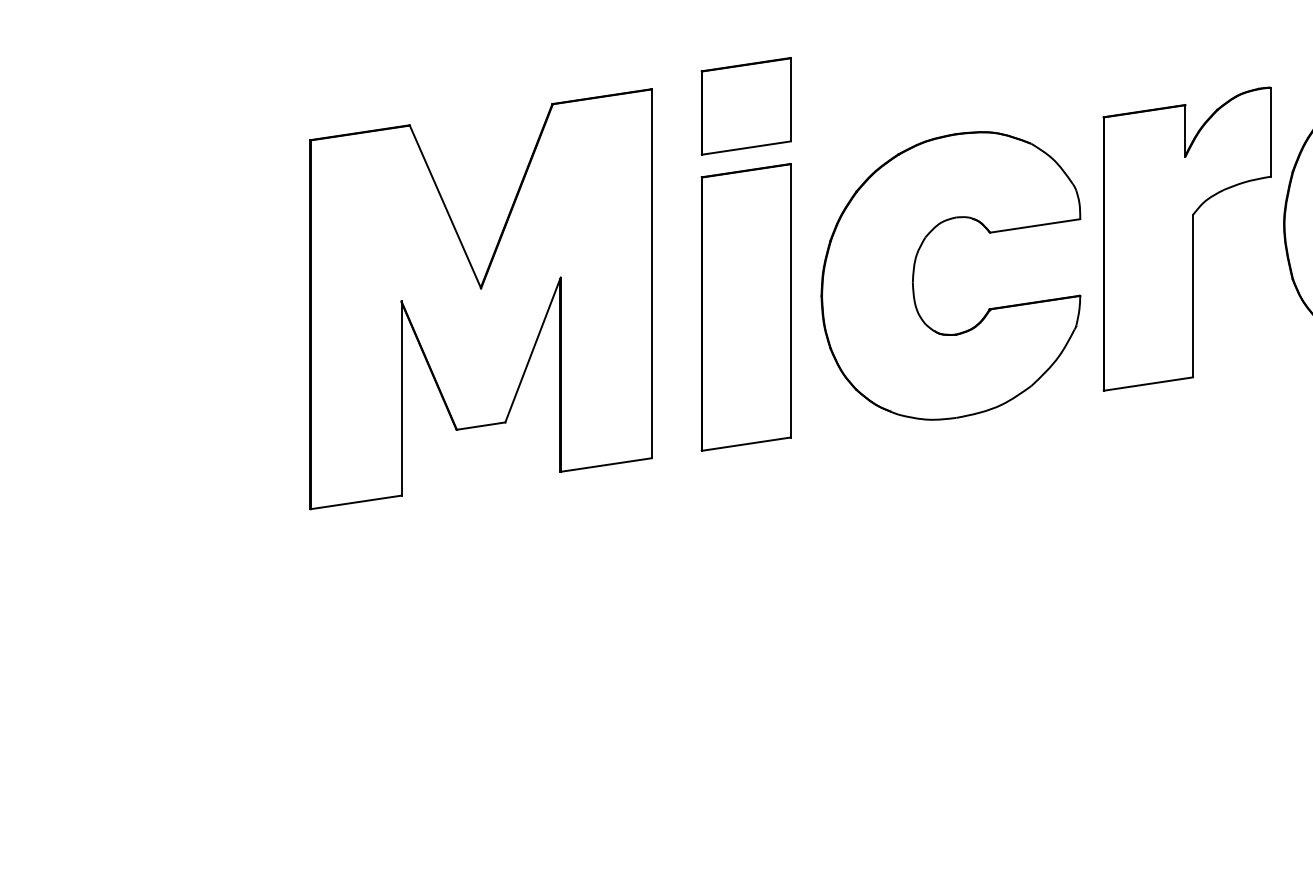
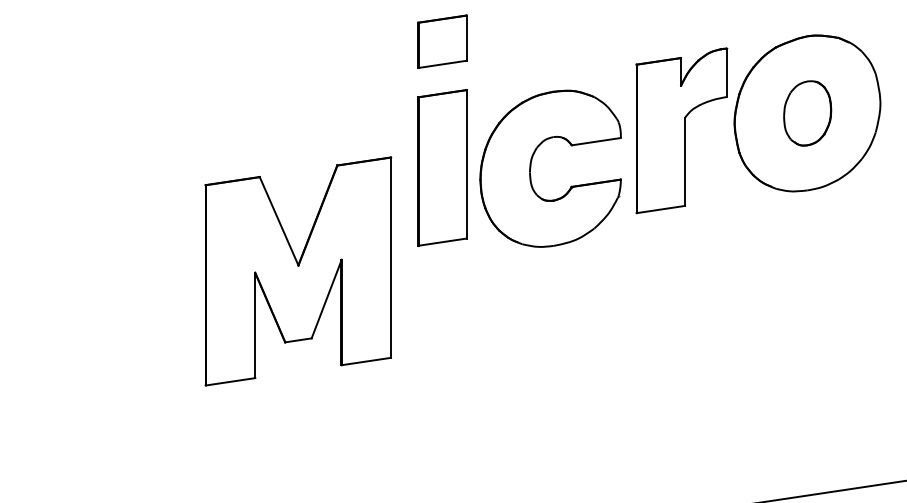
part: (746, 105) -> (442, 41), moved
part: (915, 275) -> (531, 168), moved
part: (481, 299) -> (298, 271), moved

